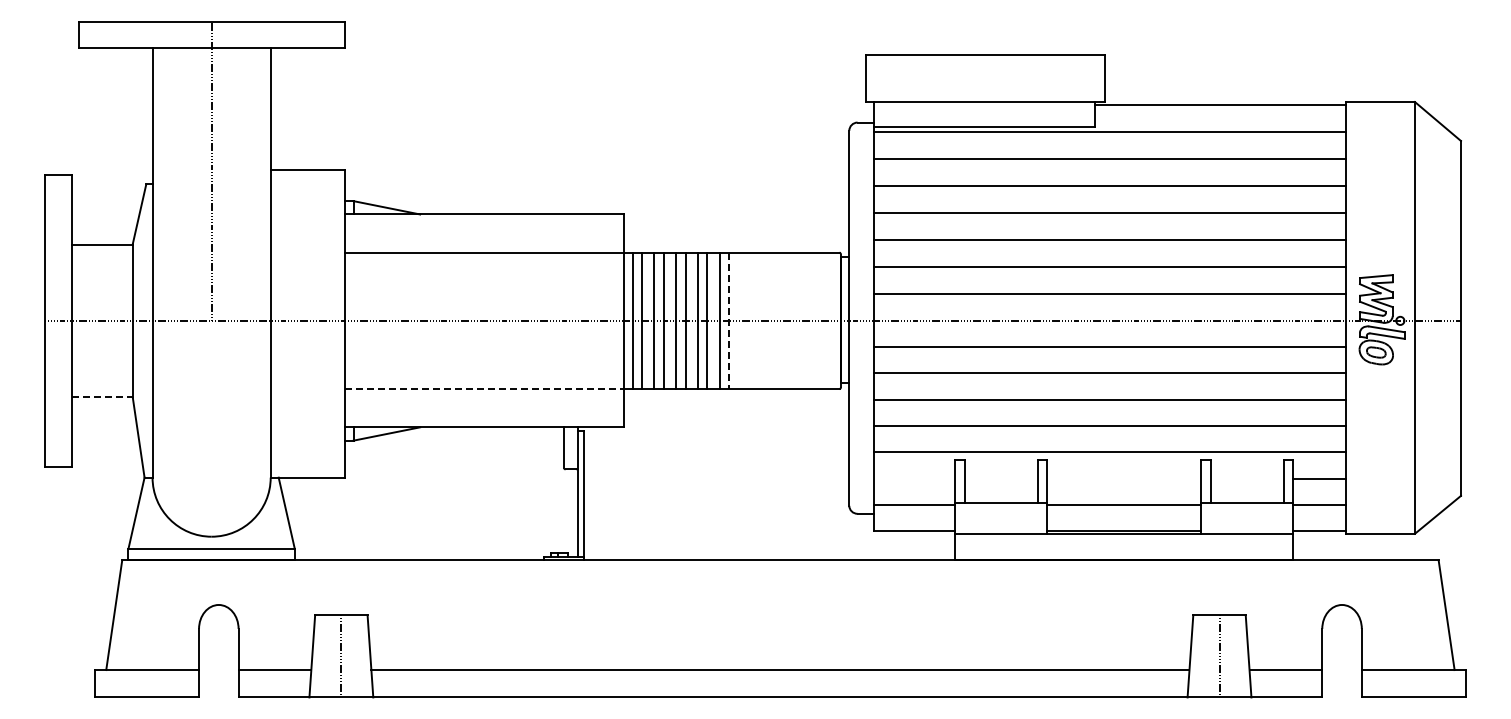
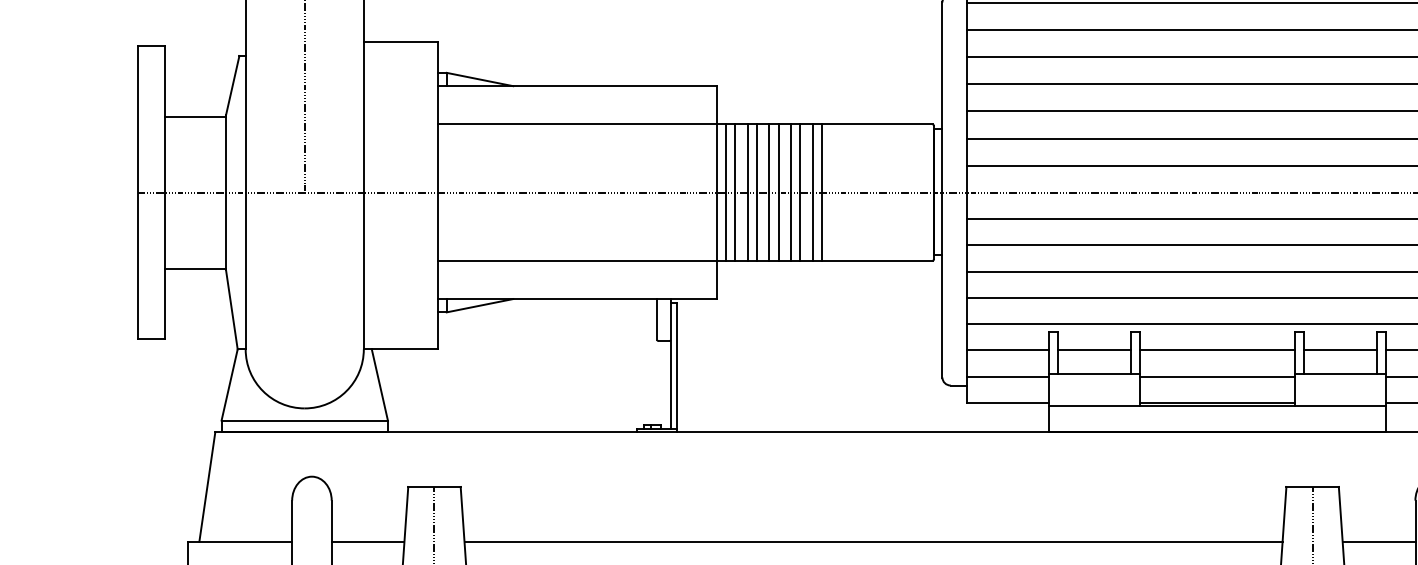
line: (728, 321) -> (821, 193), dashed -> solid
line: (484, 389) -> (577, 261), dashed -> solid
line: (102, 397) -> (195, 269), dashed -> solid
line: (914, 478) -> (1007, 350), added
line: (1001, 478) -> (1094, 350), added
line: (1124, 478) -> (1217, 350), added
line: (1246, 478) -> (1339, 350), added

